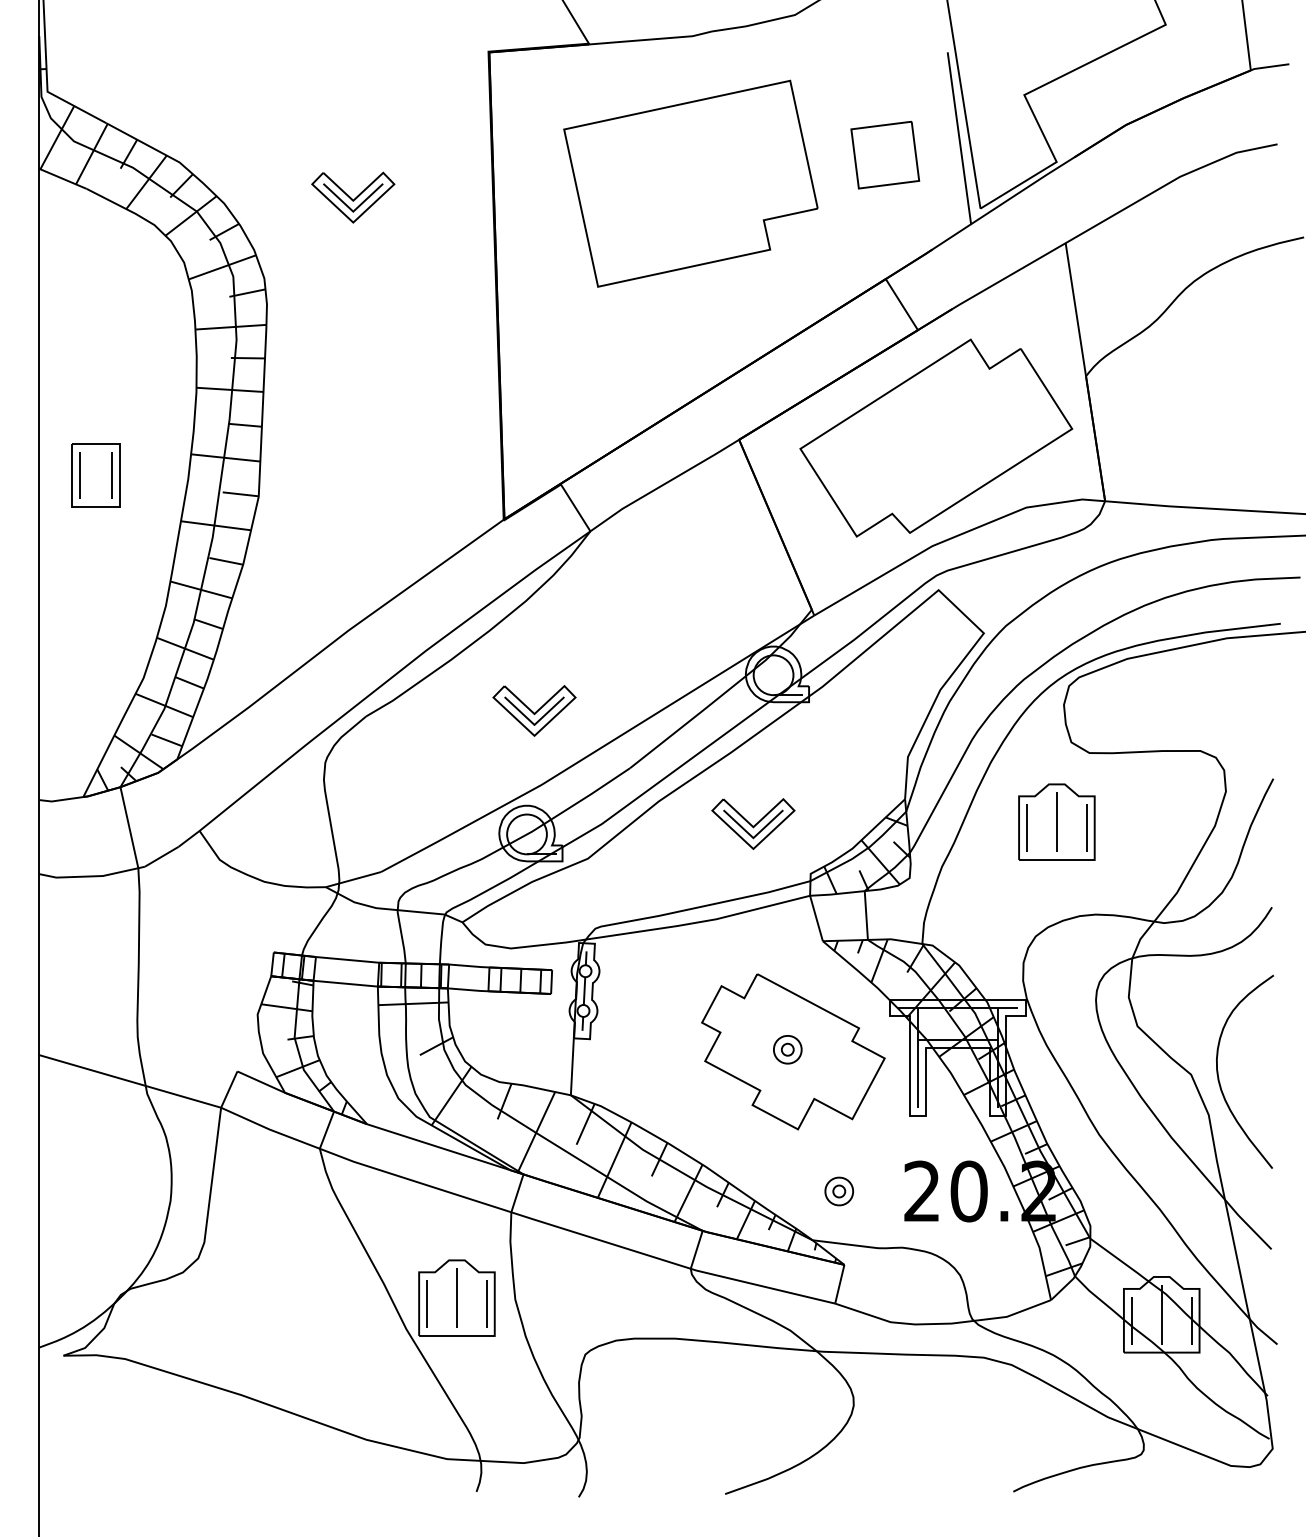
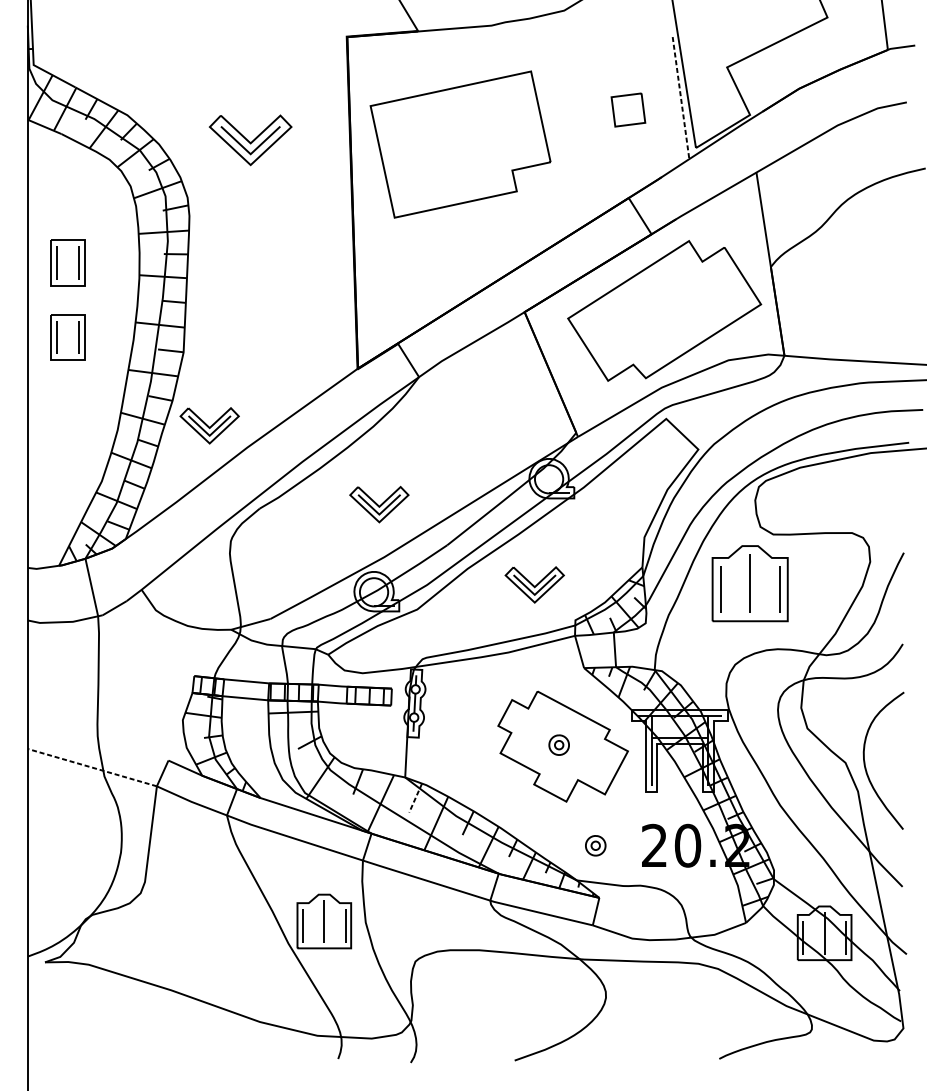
line: (959, 138) -> (681, 98), solid -> dashed
part: (885, 154) -> (628, 109), size x0.7
part: (690, 183) -> (460, 144), moved
part: (353, 197) -> (250, 140), size x1.4
part: (95, 370) -> (67, 262), added
part: (295, 599) -> (209, 425), added
part: (1056, 821) -> (749, 583), size x1.4
line: (130, 1081) -> (92, 767), solid -> dashed
line: (585, 1124) -> (415, 798), solid -> dashed

